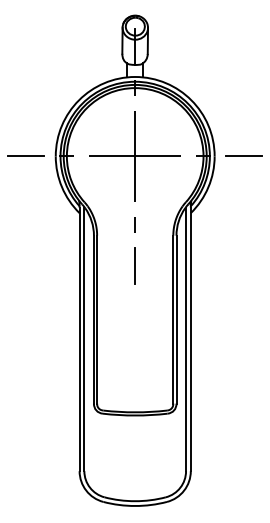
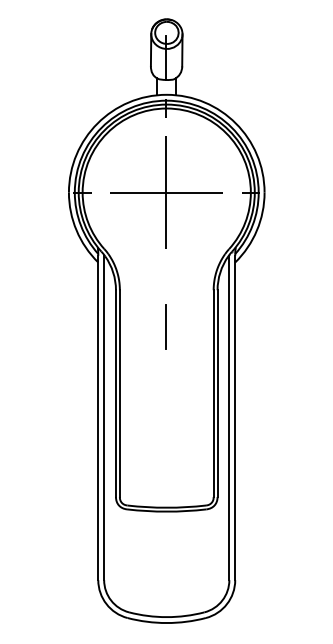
line: (25, 156) -> (31, 192), removed
line: (243, 156) -> (300, 192), removed
line: (134, 224) -> (165, 276), removed

